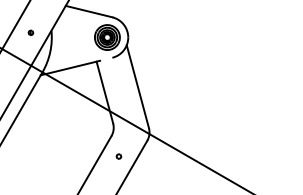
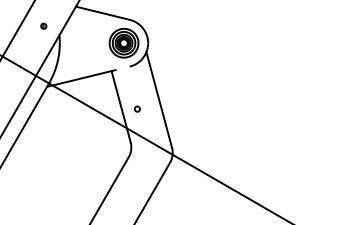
part: (30, 32) -> (43, 25), moved
part: (118, 156) -> (136, 109), moved

